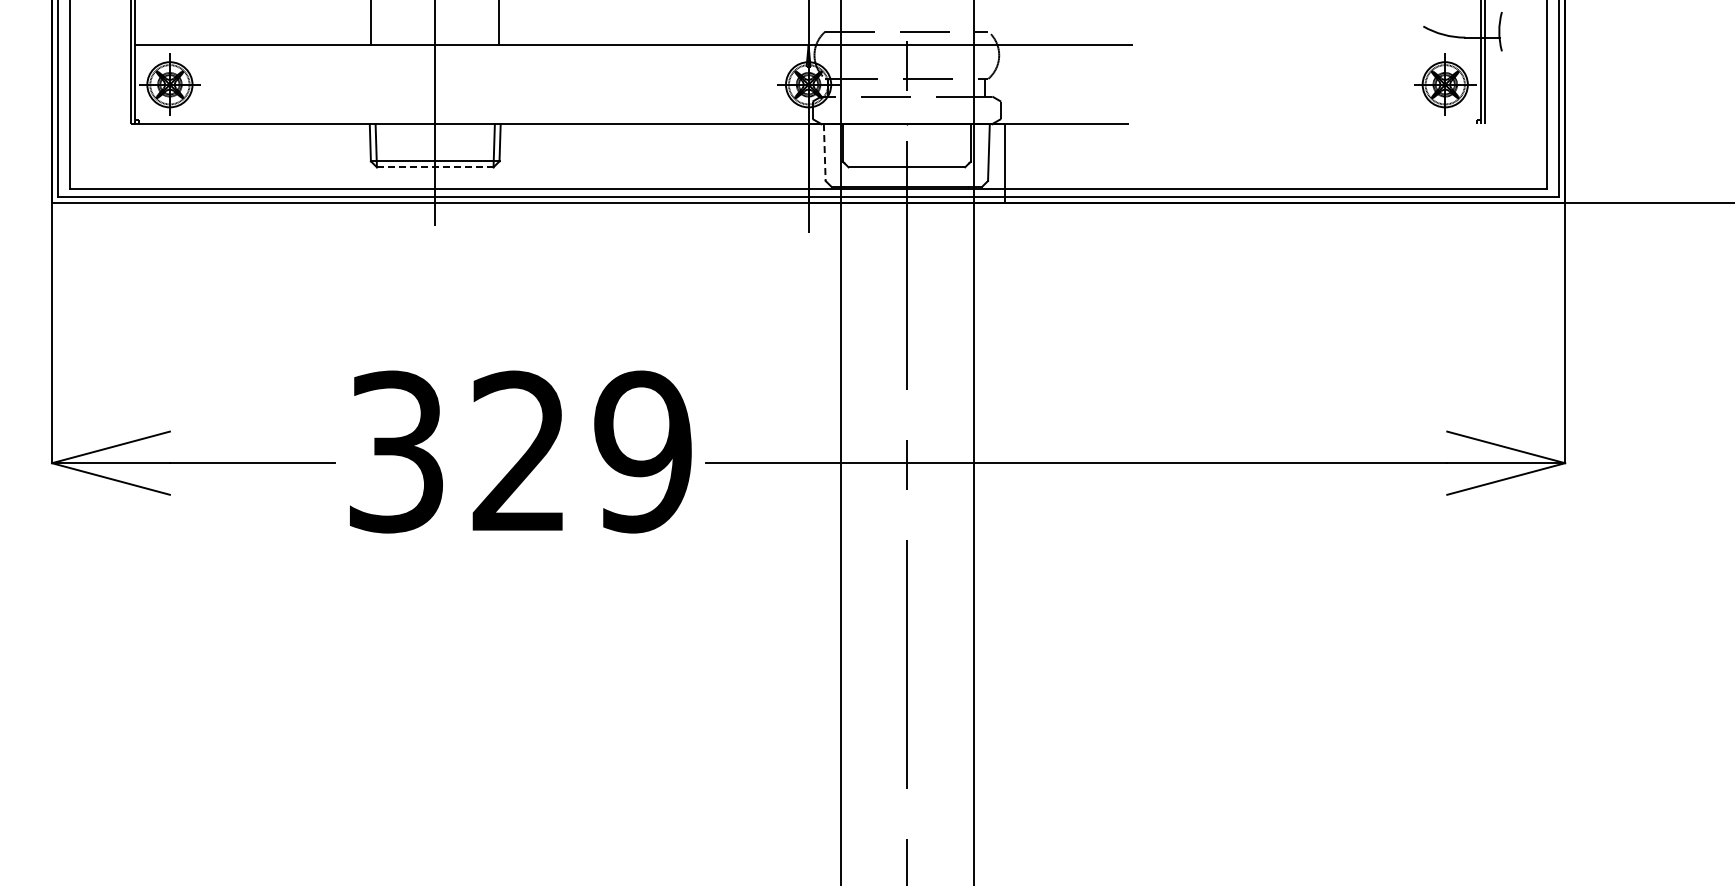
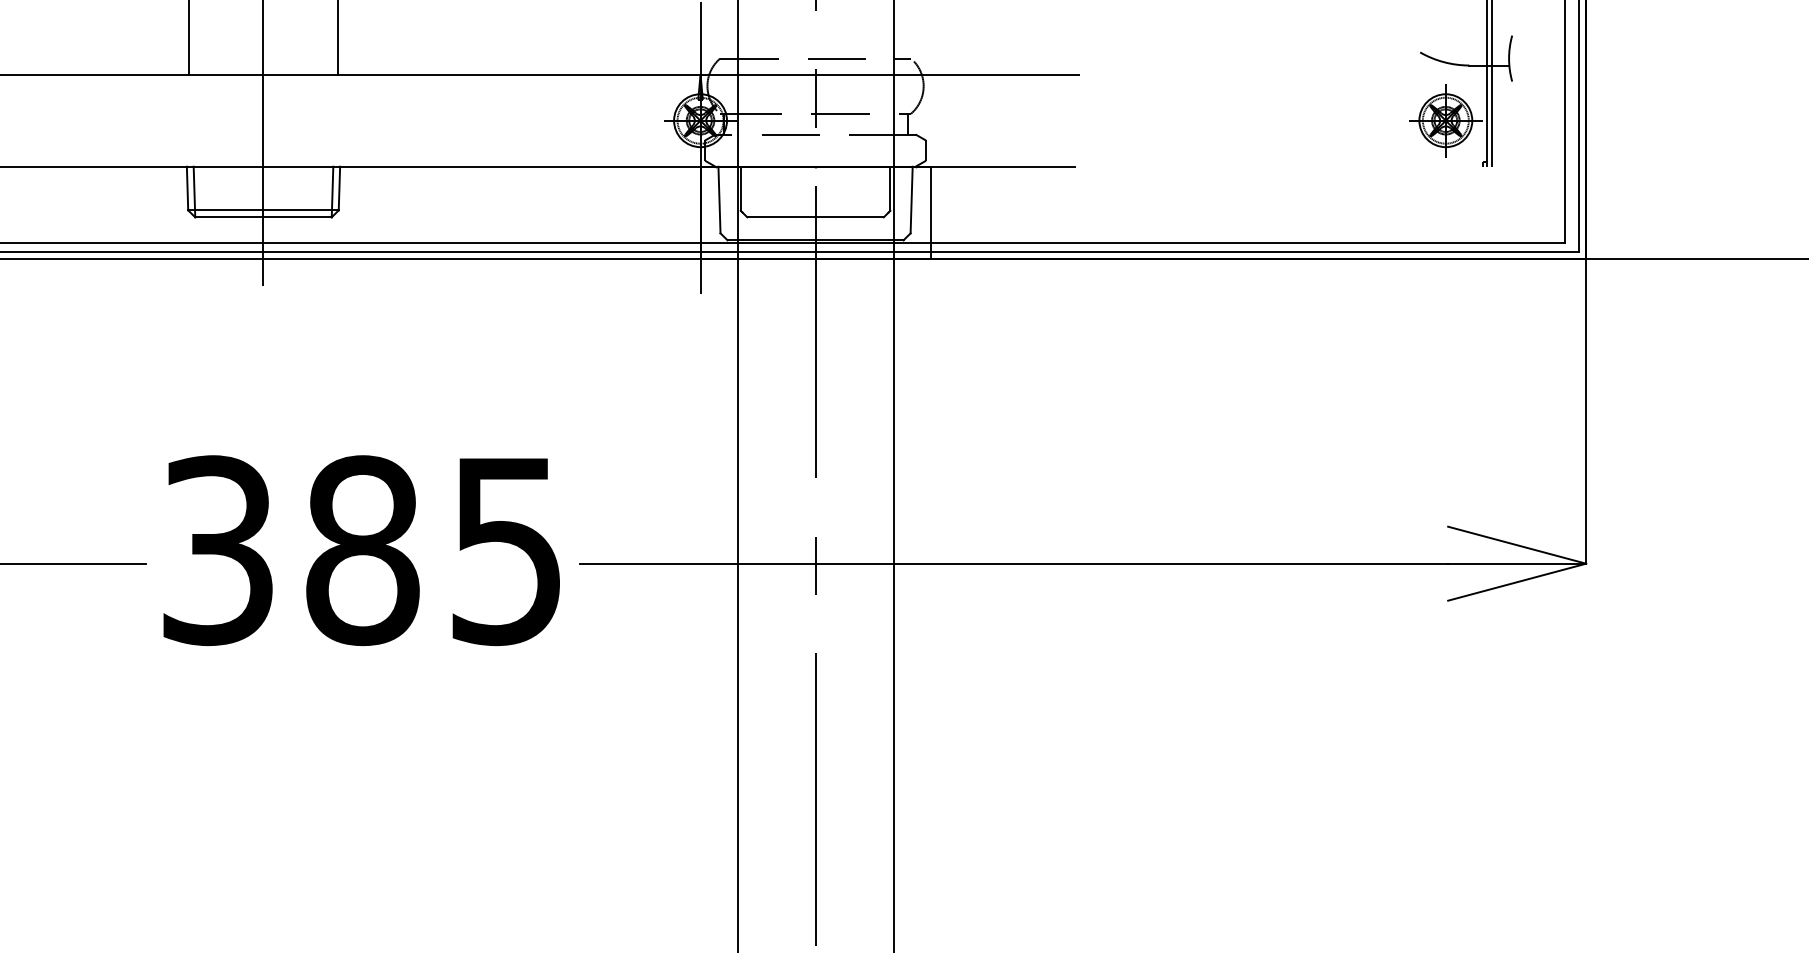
line: (824, 153) -> (719, 201), dashed -> solid
line: (434, 167) -> (262, 217), dashed -> solid
text: (581, 451) -> (434, 550), 329 -> 385

